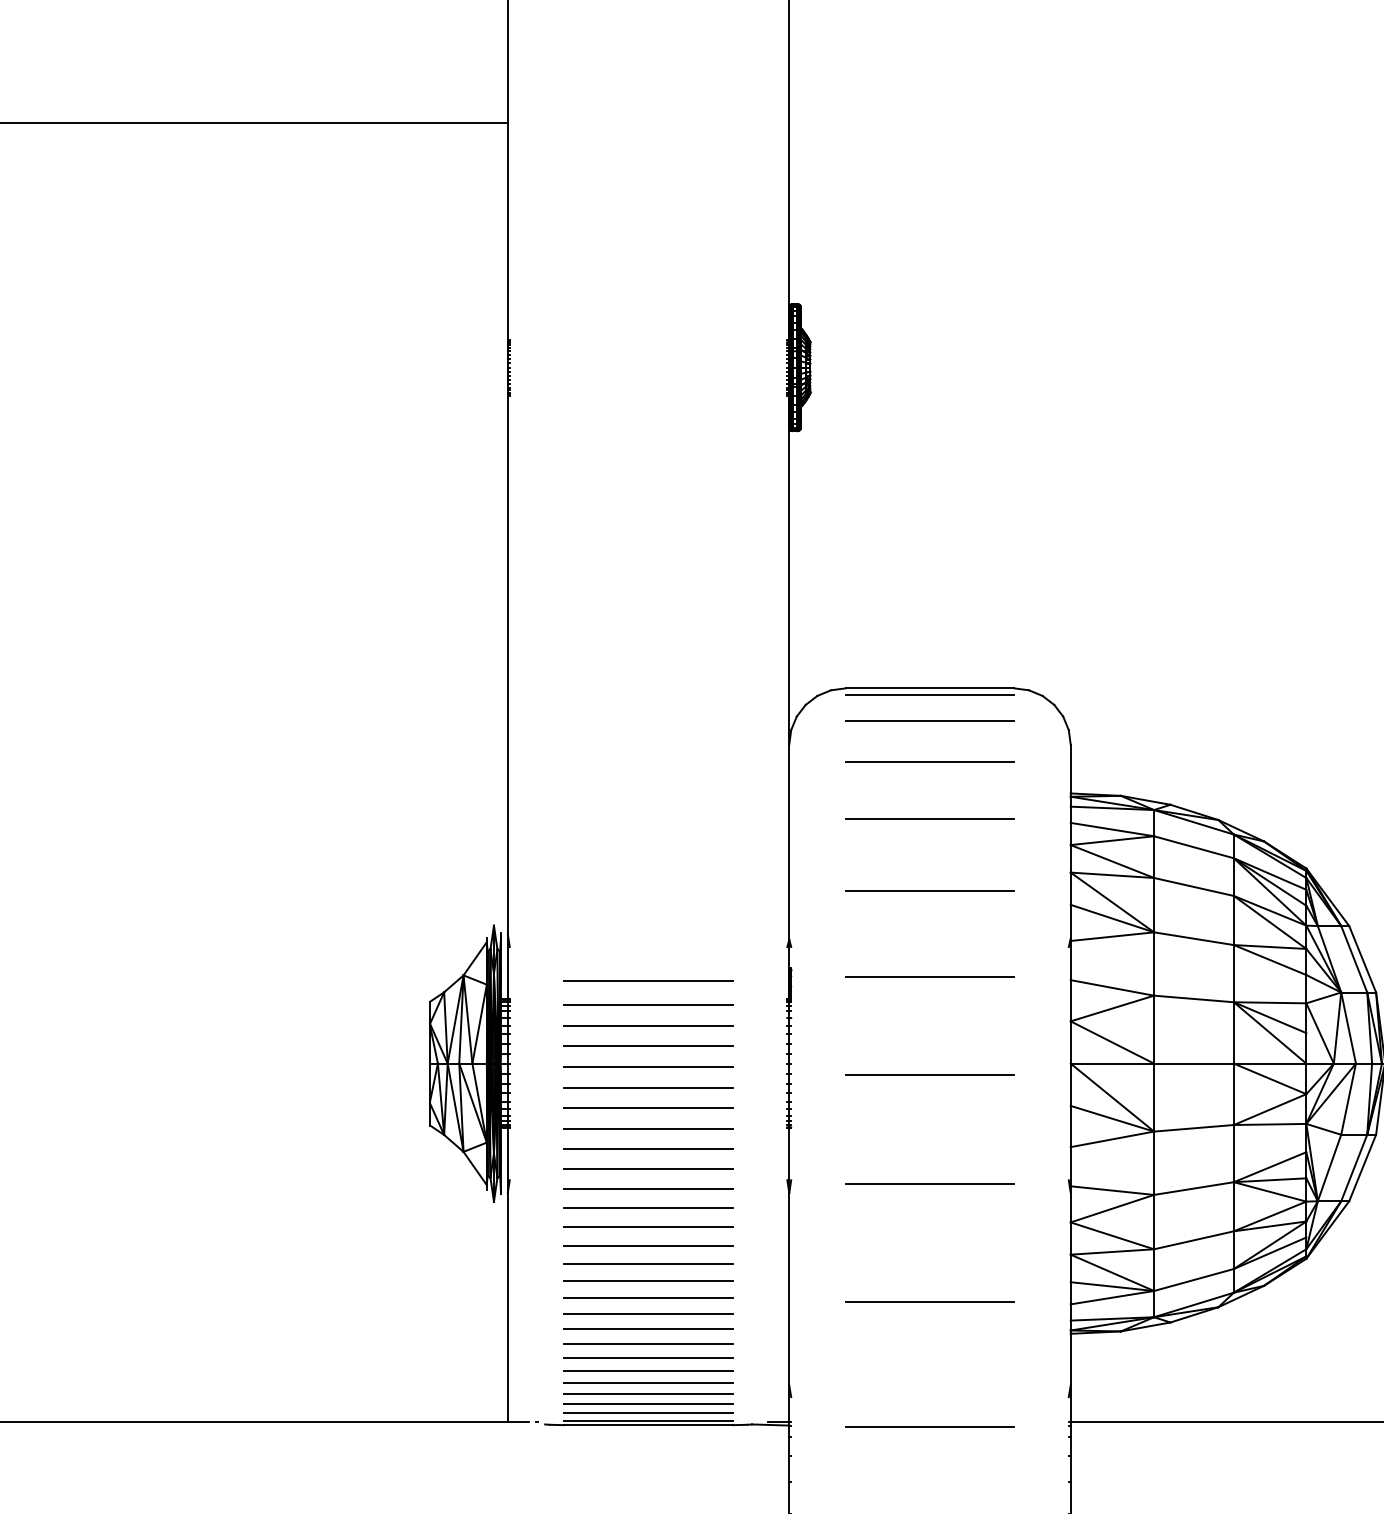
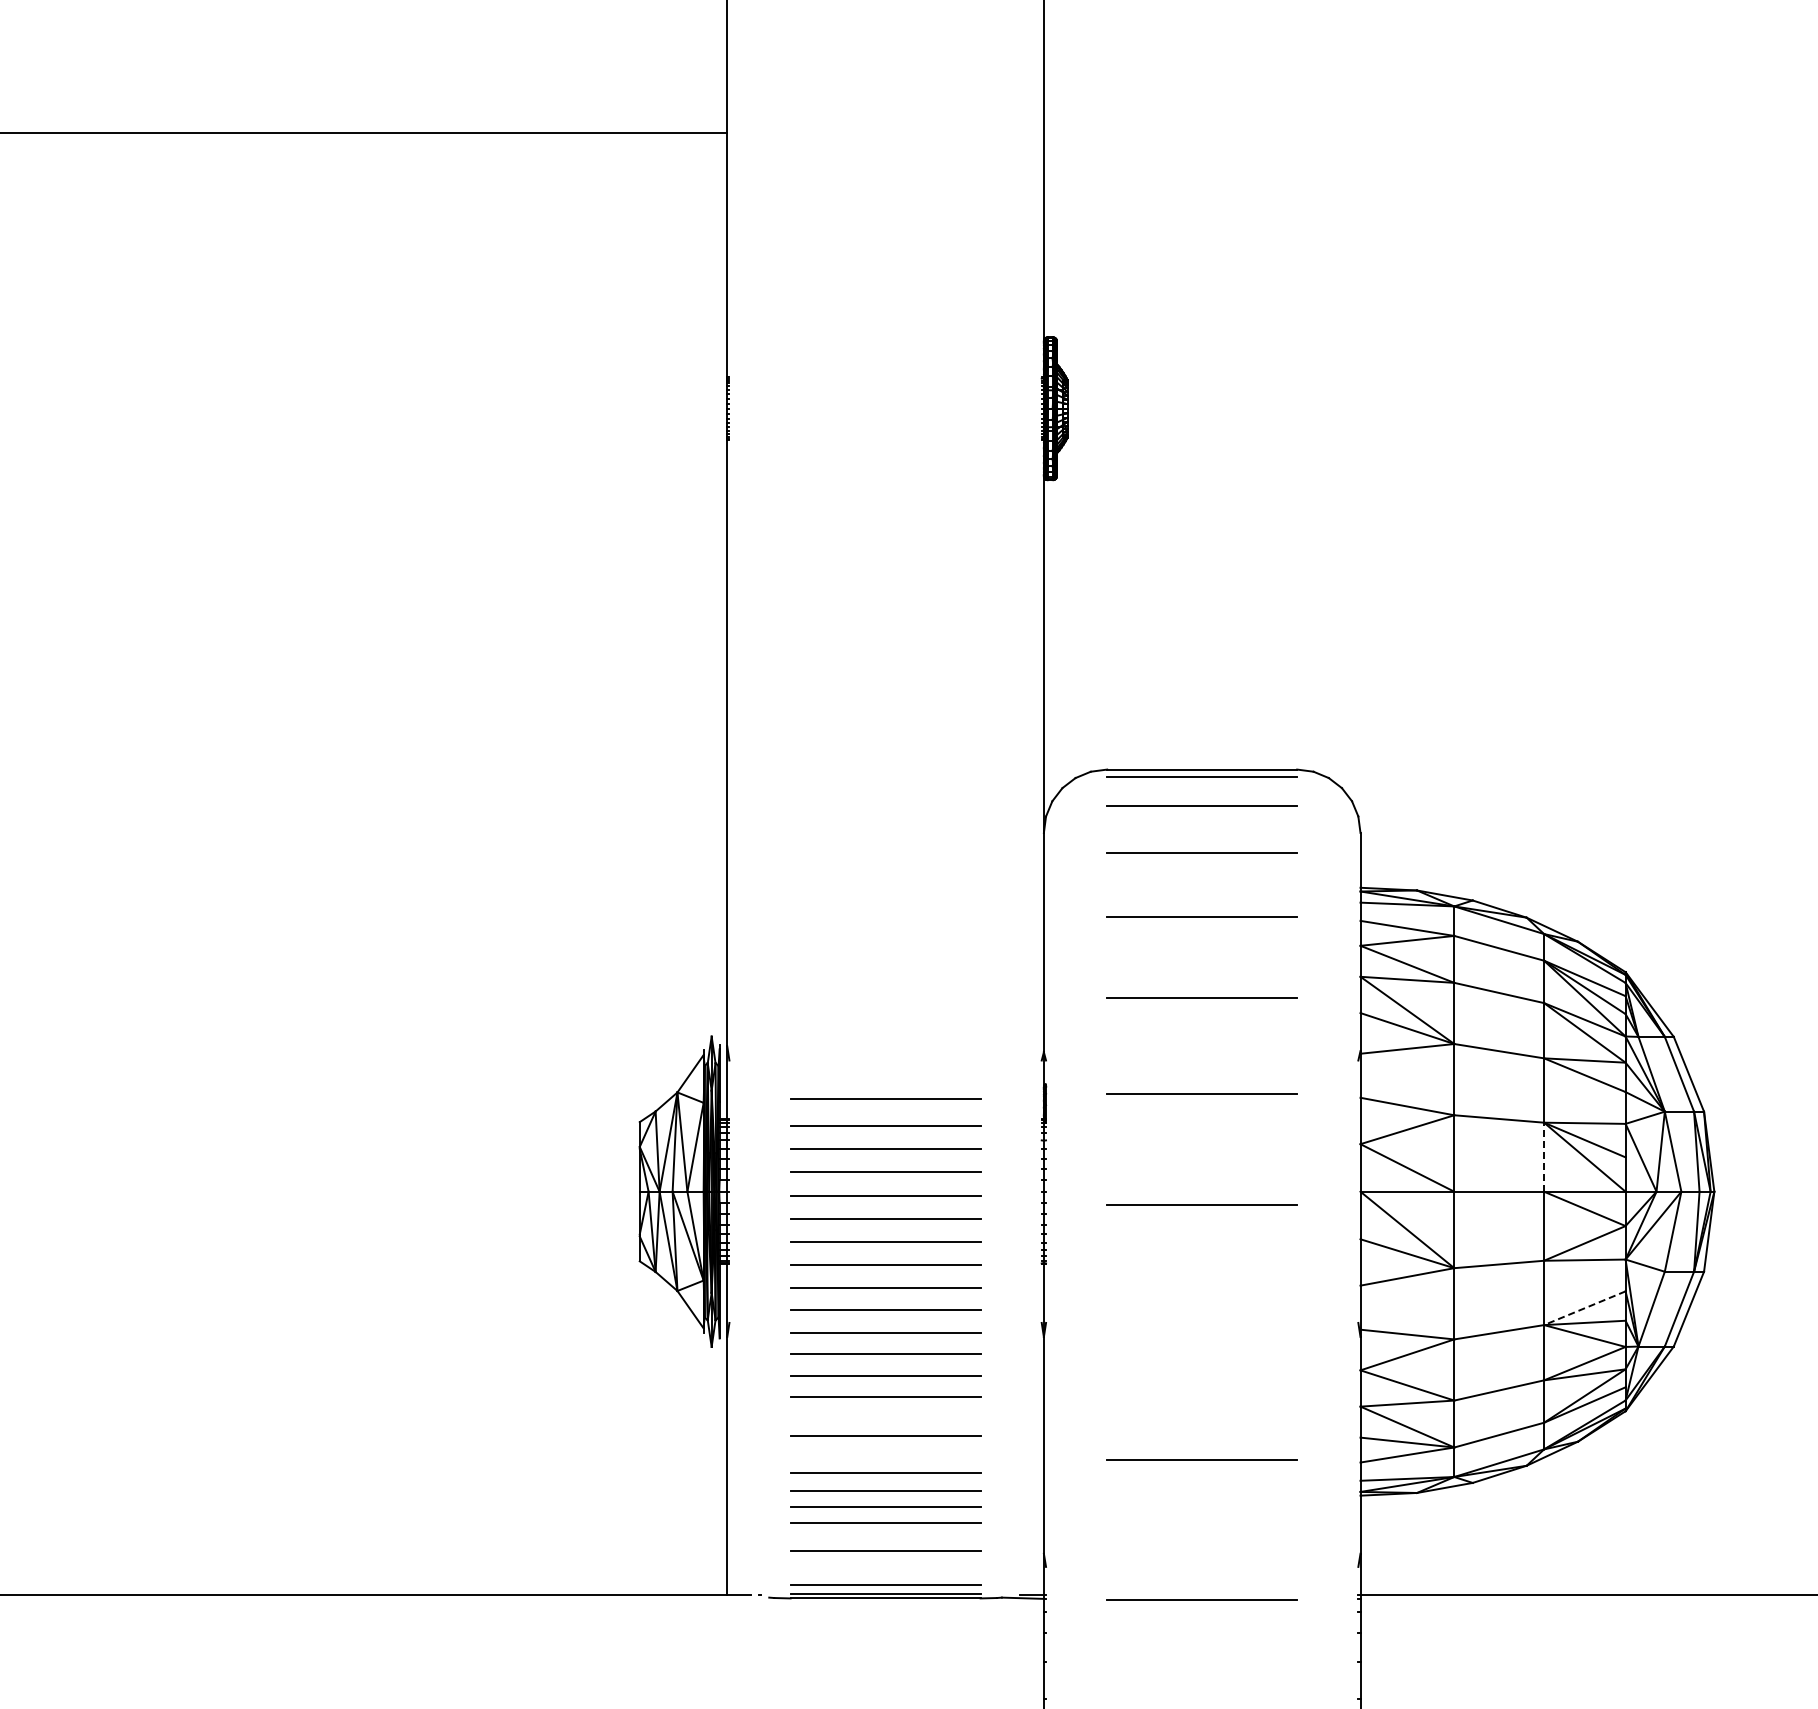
line: (1234, 1033) -> (1544, 1157), solid -> dashed
line: (1269, 1167) -> (1584, 1308), solid -> dashed
line: (930, 1184) -> (1202, 1327), removed
line: (648, 1263) -> (885, 1416), removed
line: (648, 1298) -> (885, 1455), removed
line: (648, 1370) -> (885, 1537), removed
line: (648, 1393) -> (885, 1562), removed
line: (648, 1403) -> (885, 1574), removed

